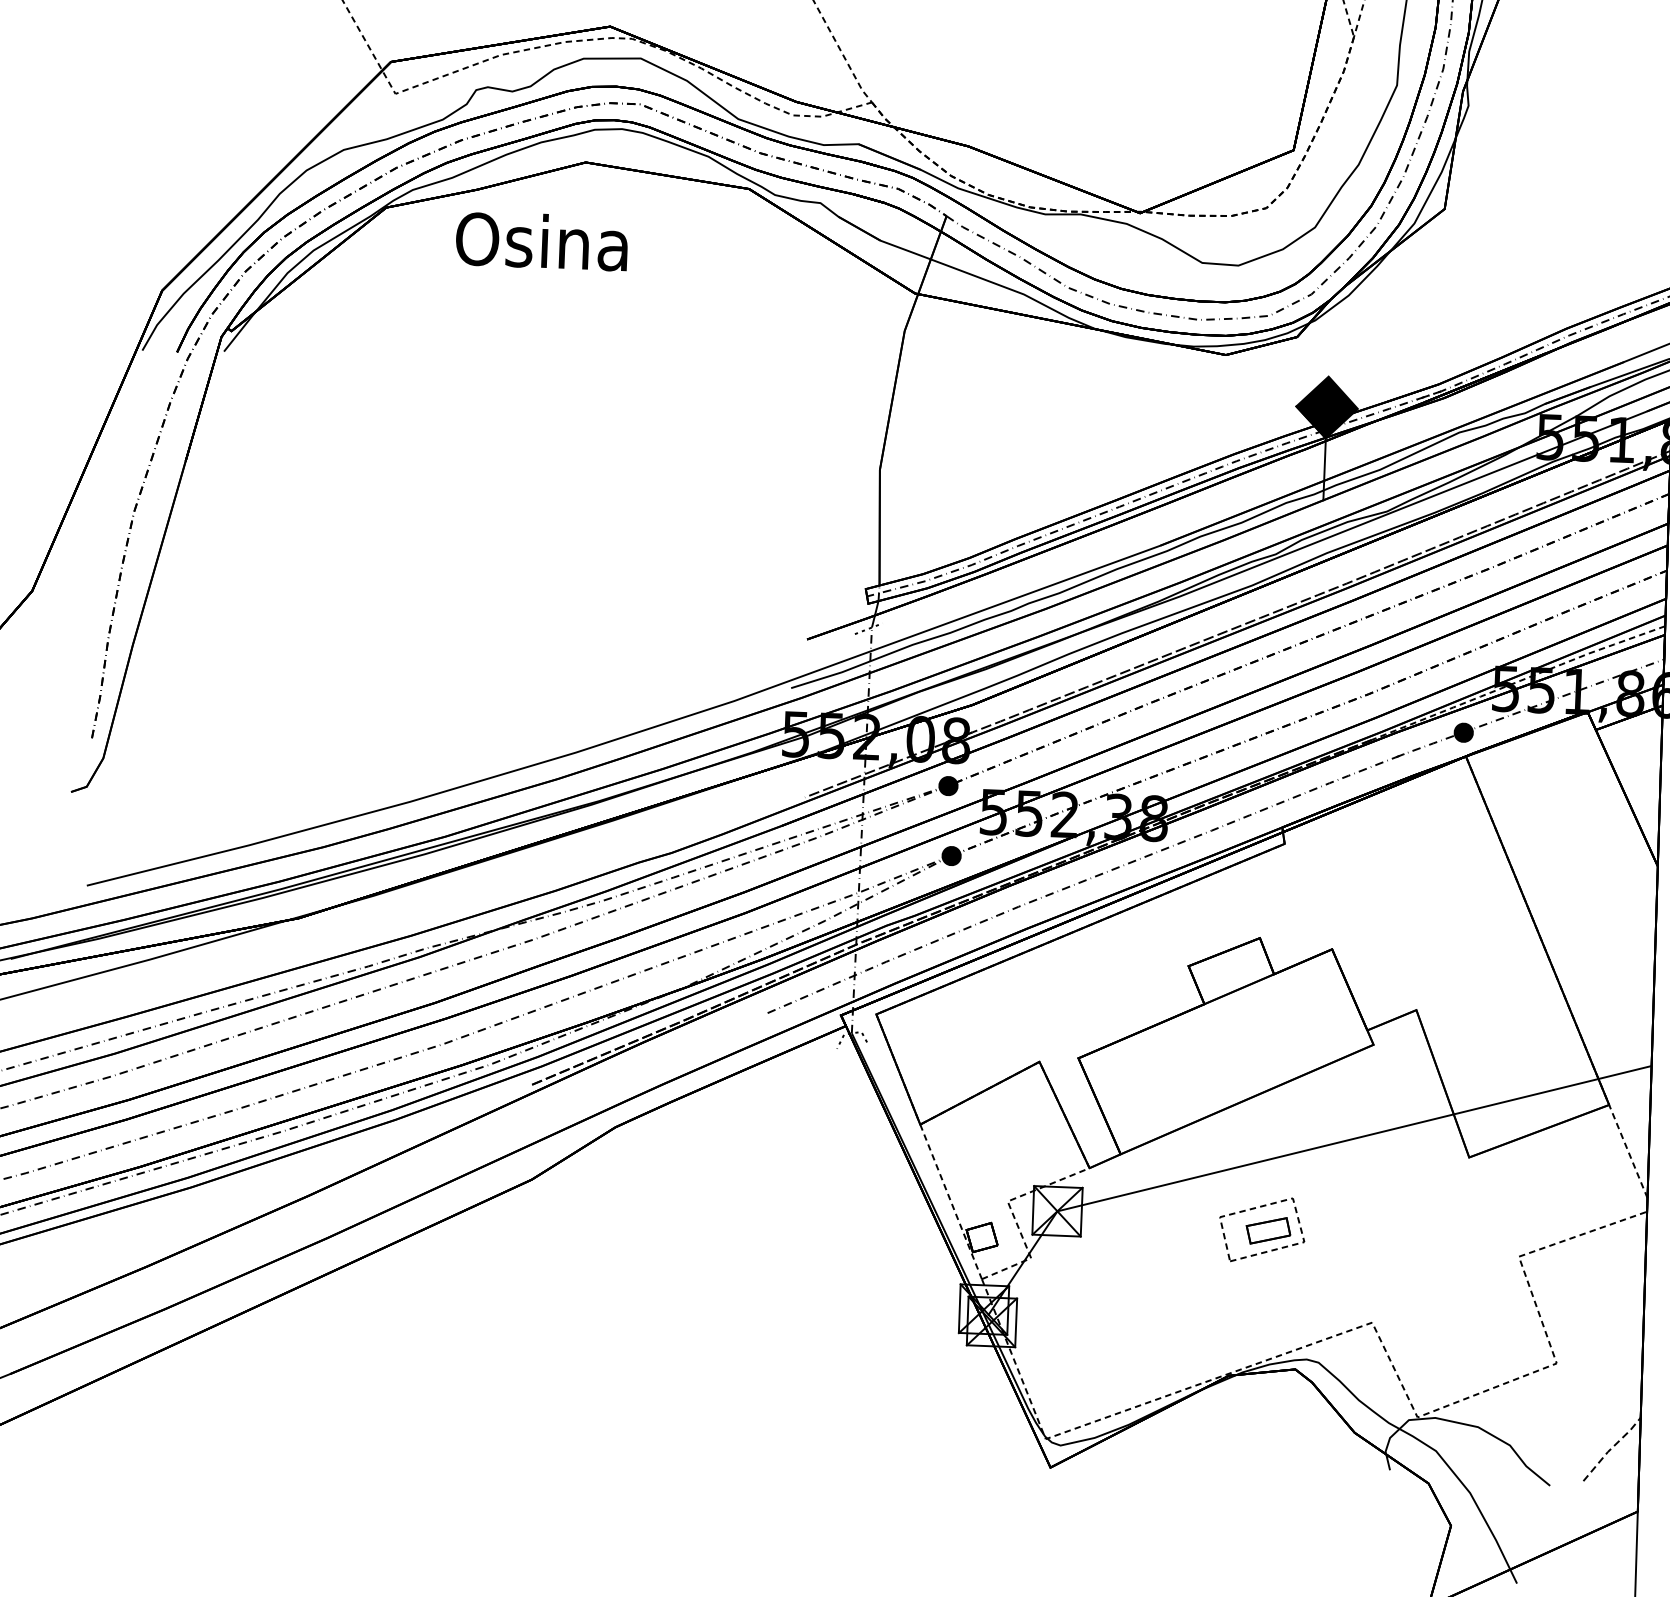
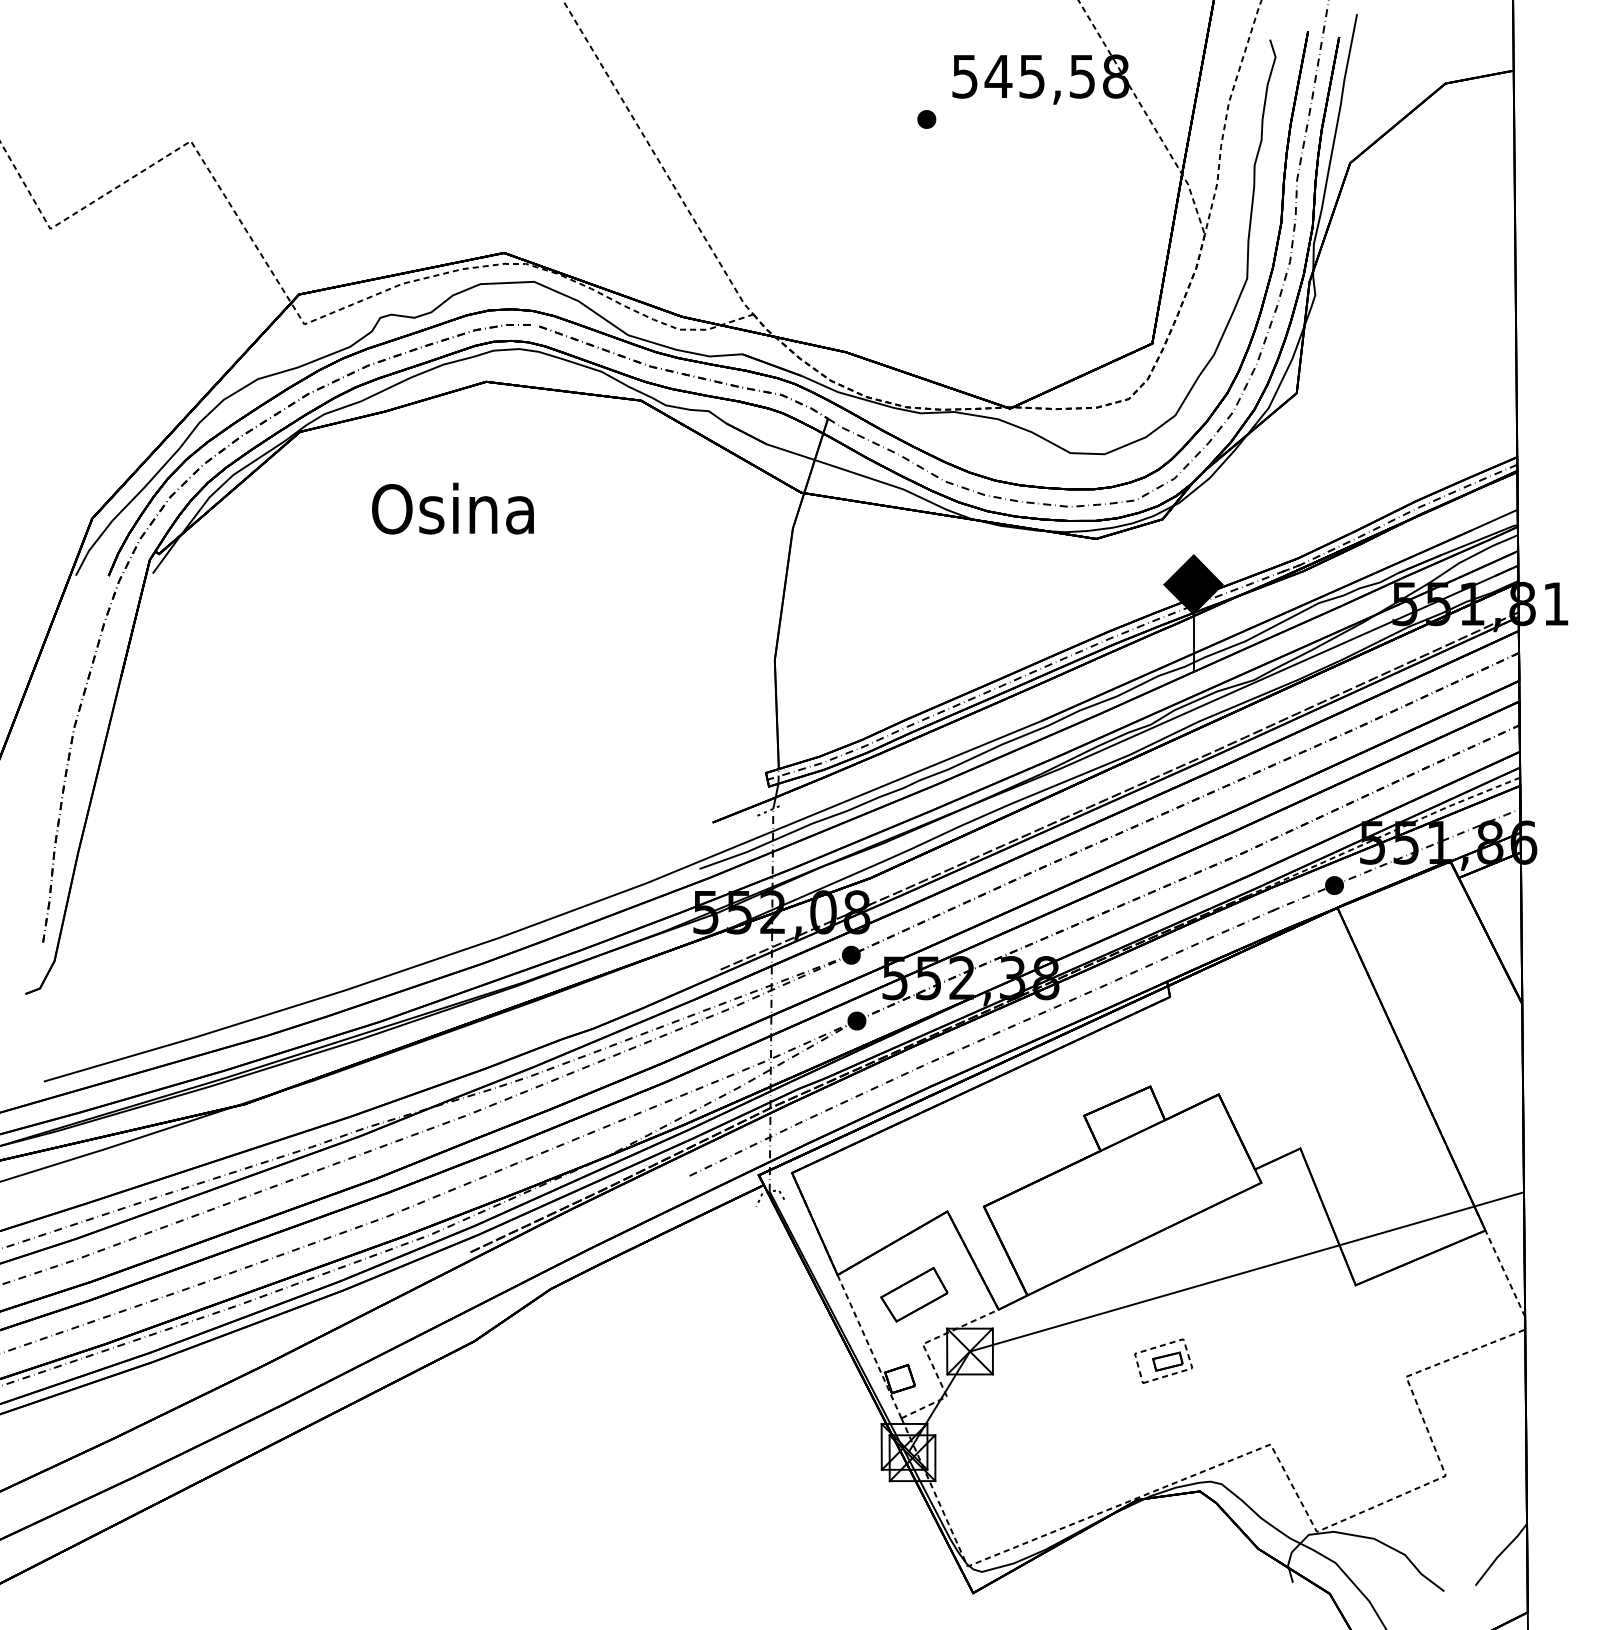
text: (541, 241) -> (452, 508), moved
part: (1001, 1148) -> (914, 1294), added
part: (1262, 1229) -> (1163, 1360), size x0.71
line: (1611, 1448) -> (1500, 1553), dashed -> solid

